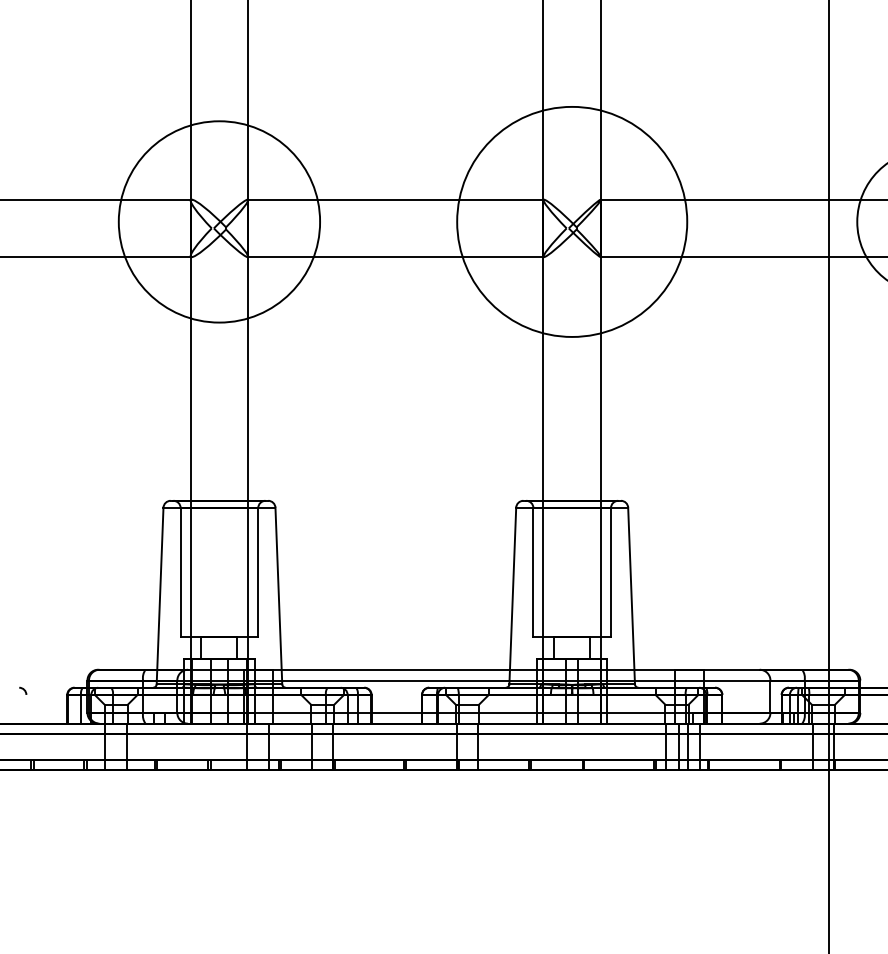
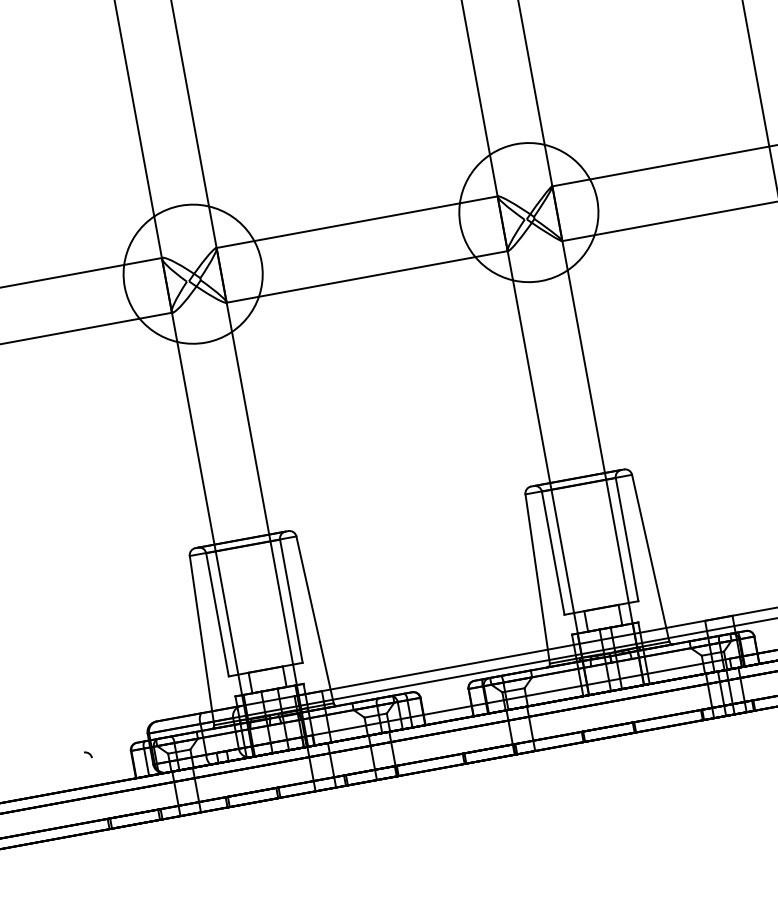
circle: (219, 221) -> (193, 273), size x0.71
circle: (572, 221) -> (529, 212), size x0.62

